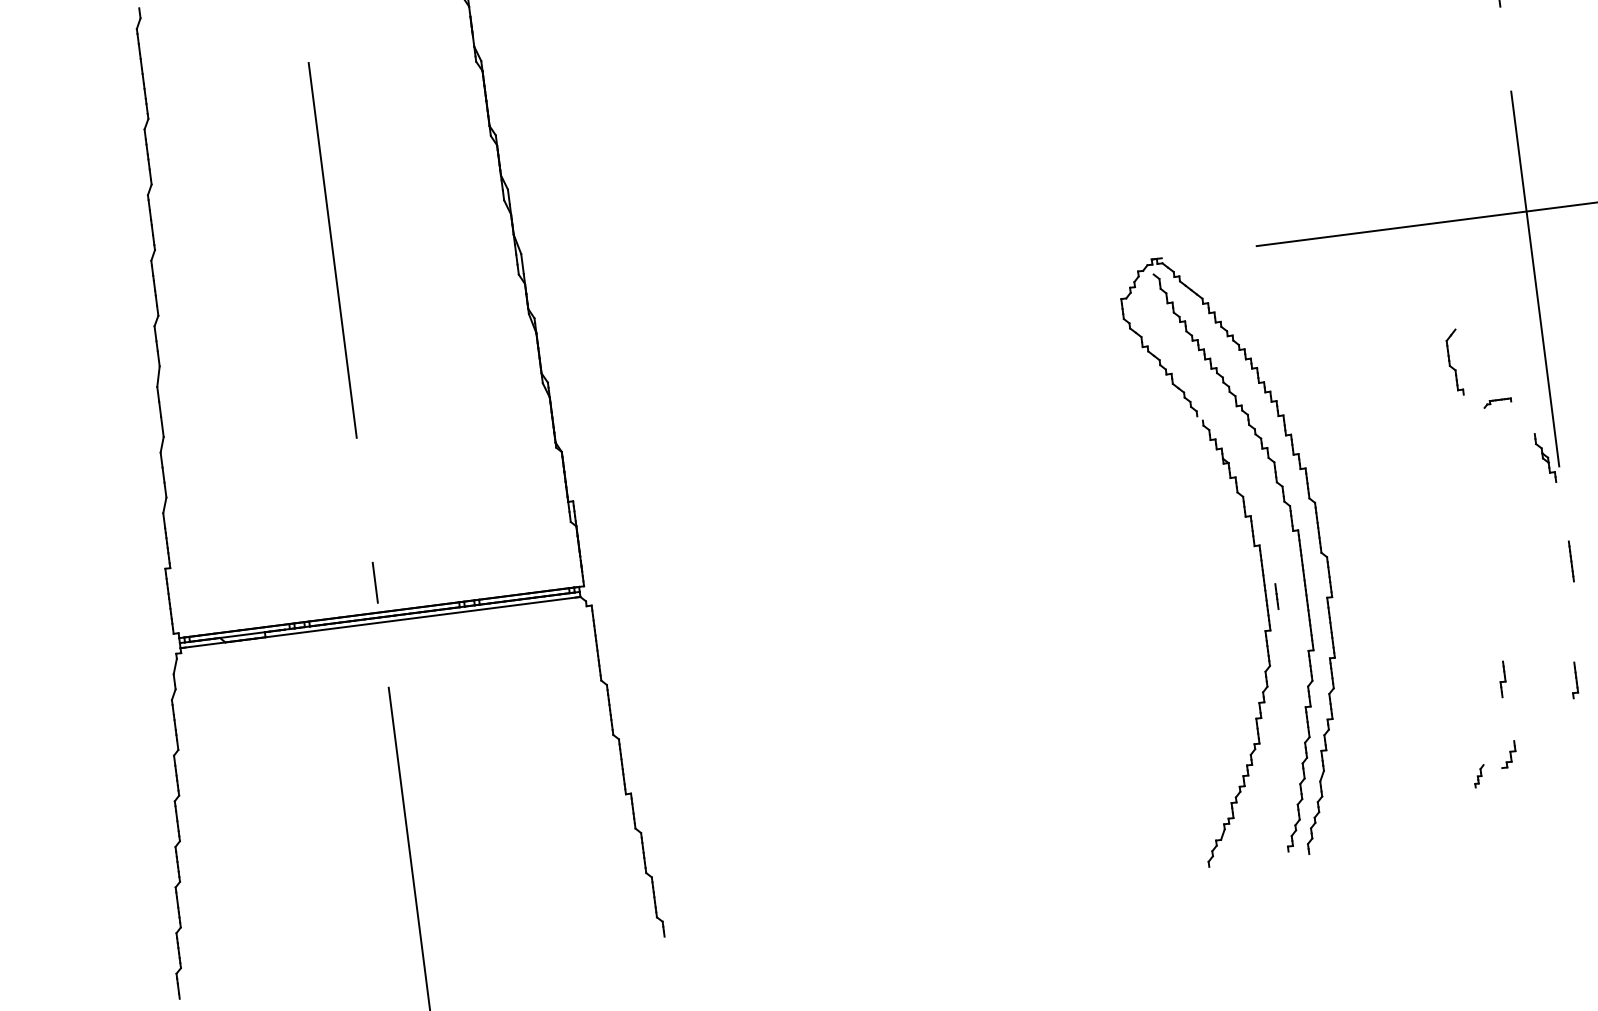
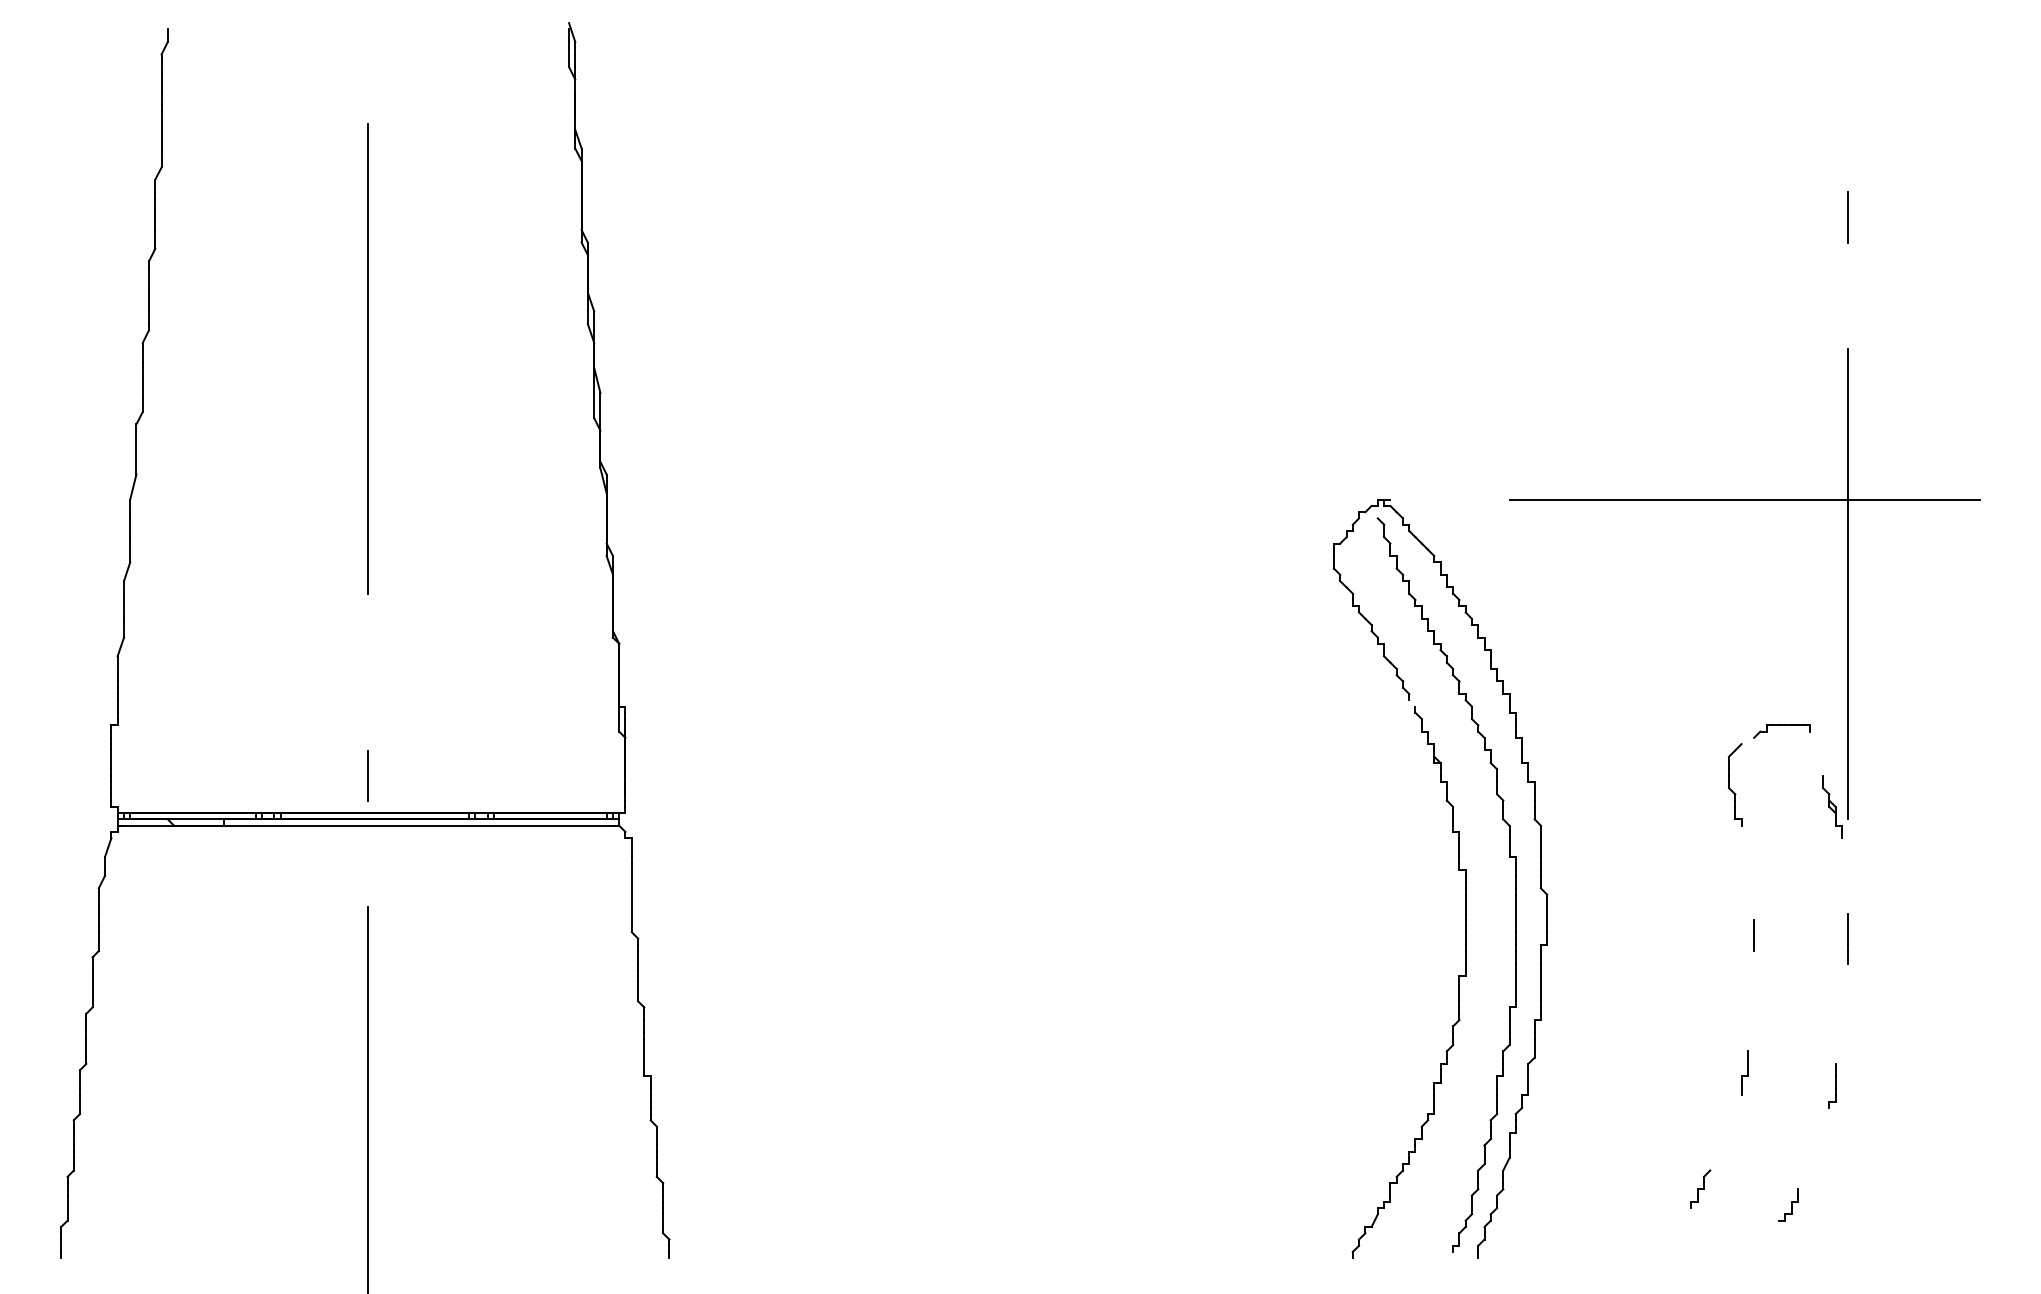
part: (1454, 362) -> (1735, 784), moved
part: (1497, 403) -> (1781, 731), size x1.67
line: (1276, 596) -> (1753, 935), moved
part: (1508, 754) -> (1788, 1204), moved
part: (1479, 775) -> (1700, 1188), size x1.43

